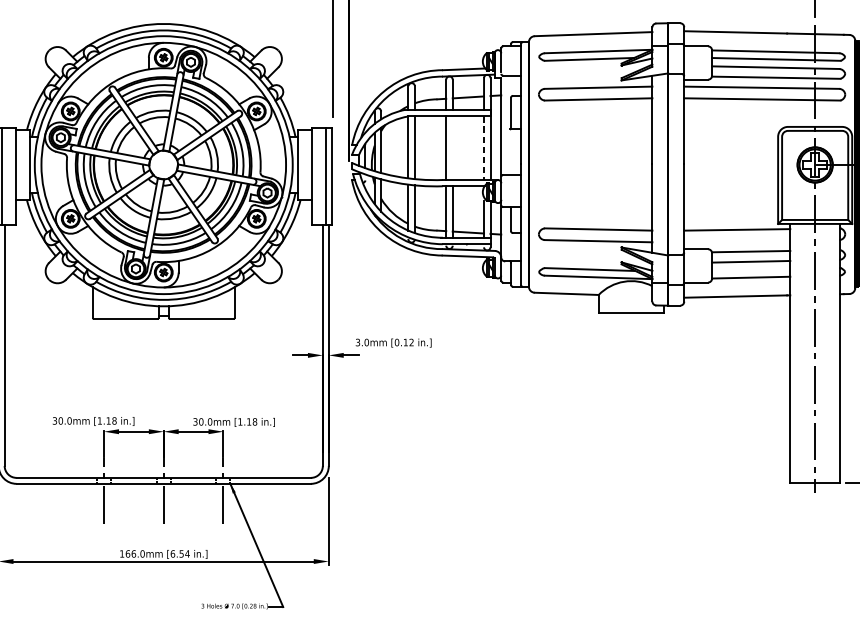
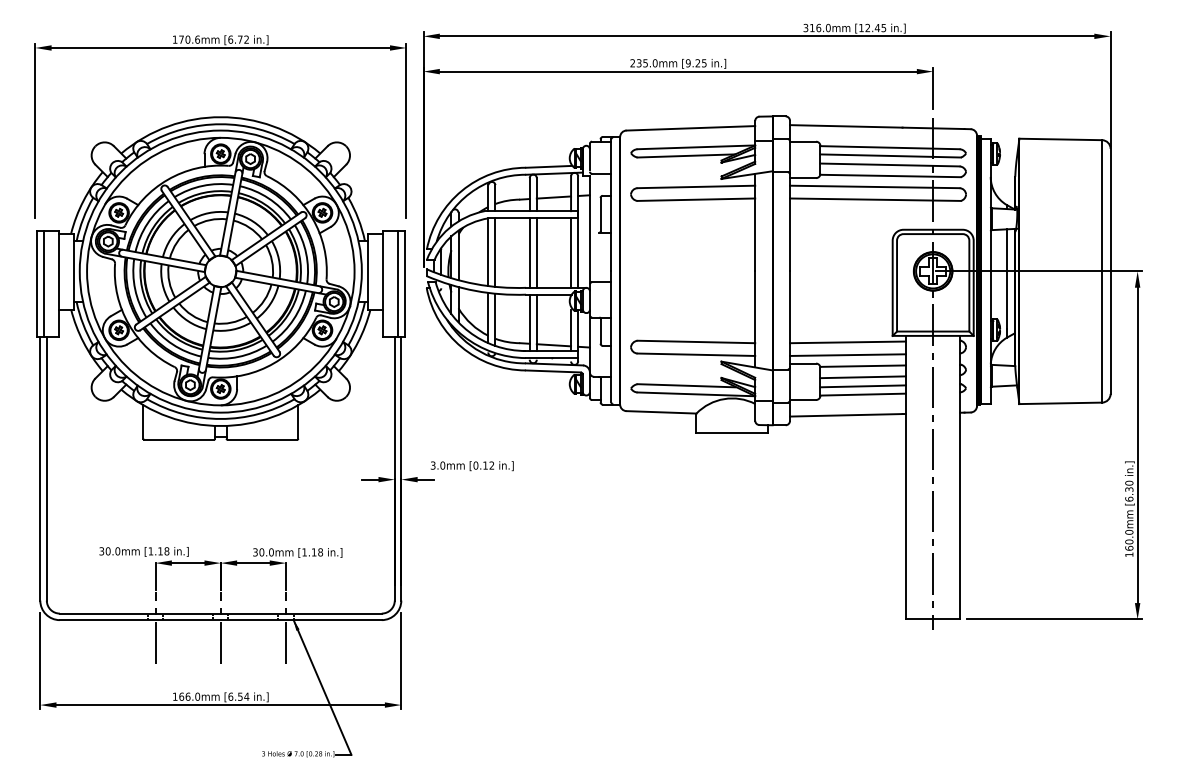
line: (452, 147) -> (536, 252), added
line: (484, 148) -> (571, 253), dashed -> solid
line: (736, 240) -> (847, 354), added
line: (750, 270) -> (862, 386), added

